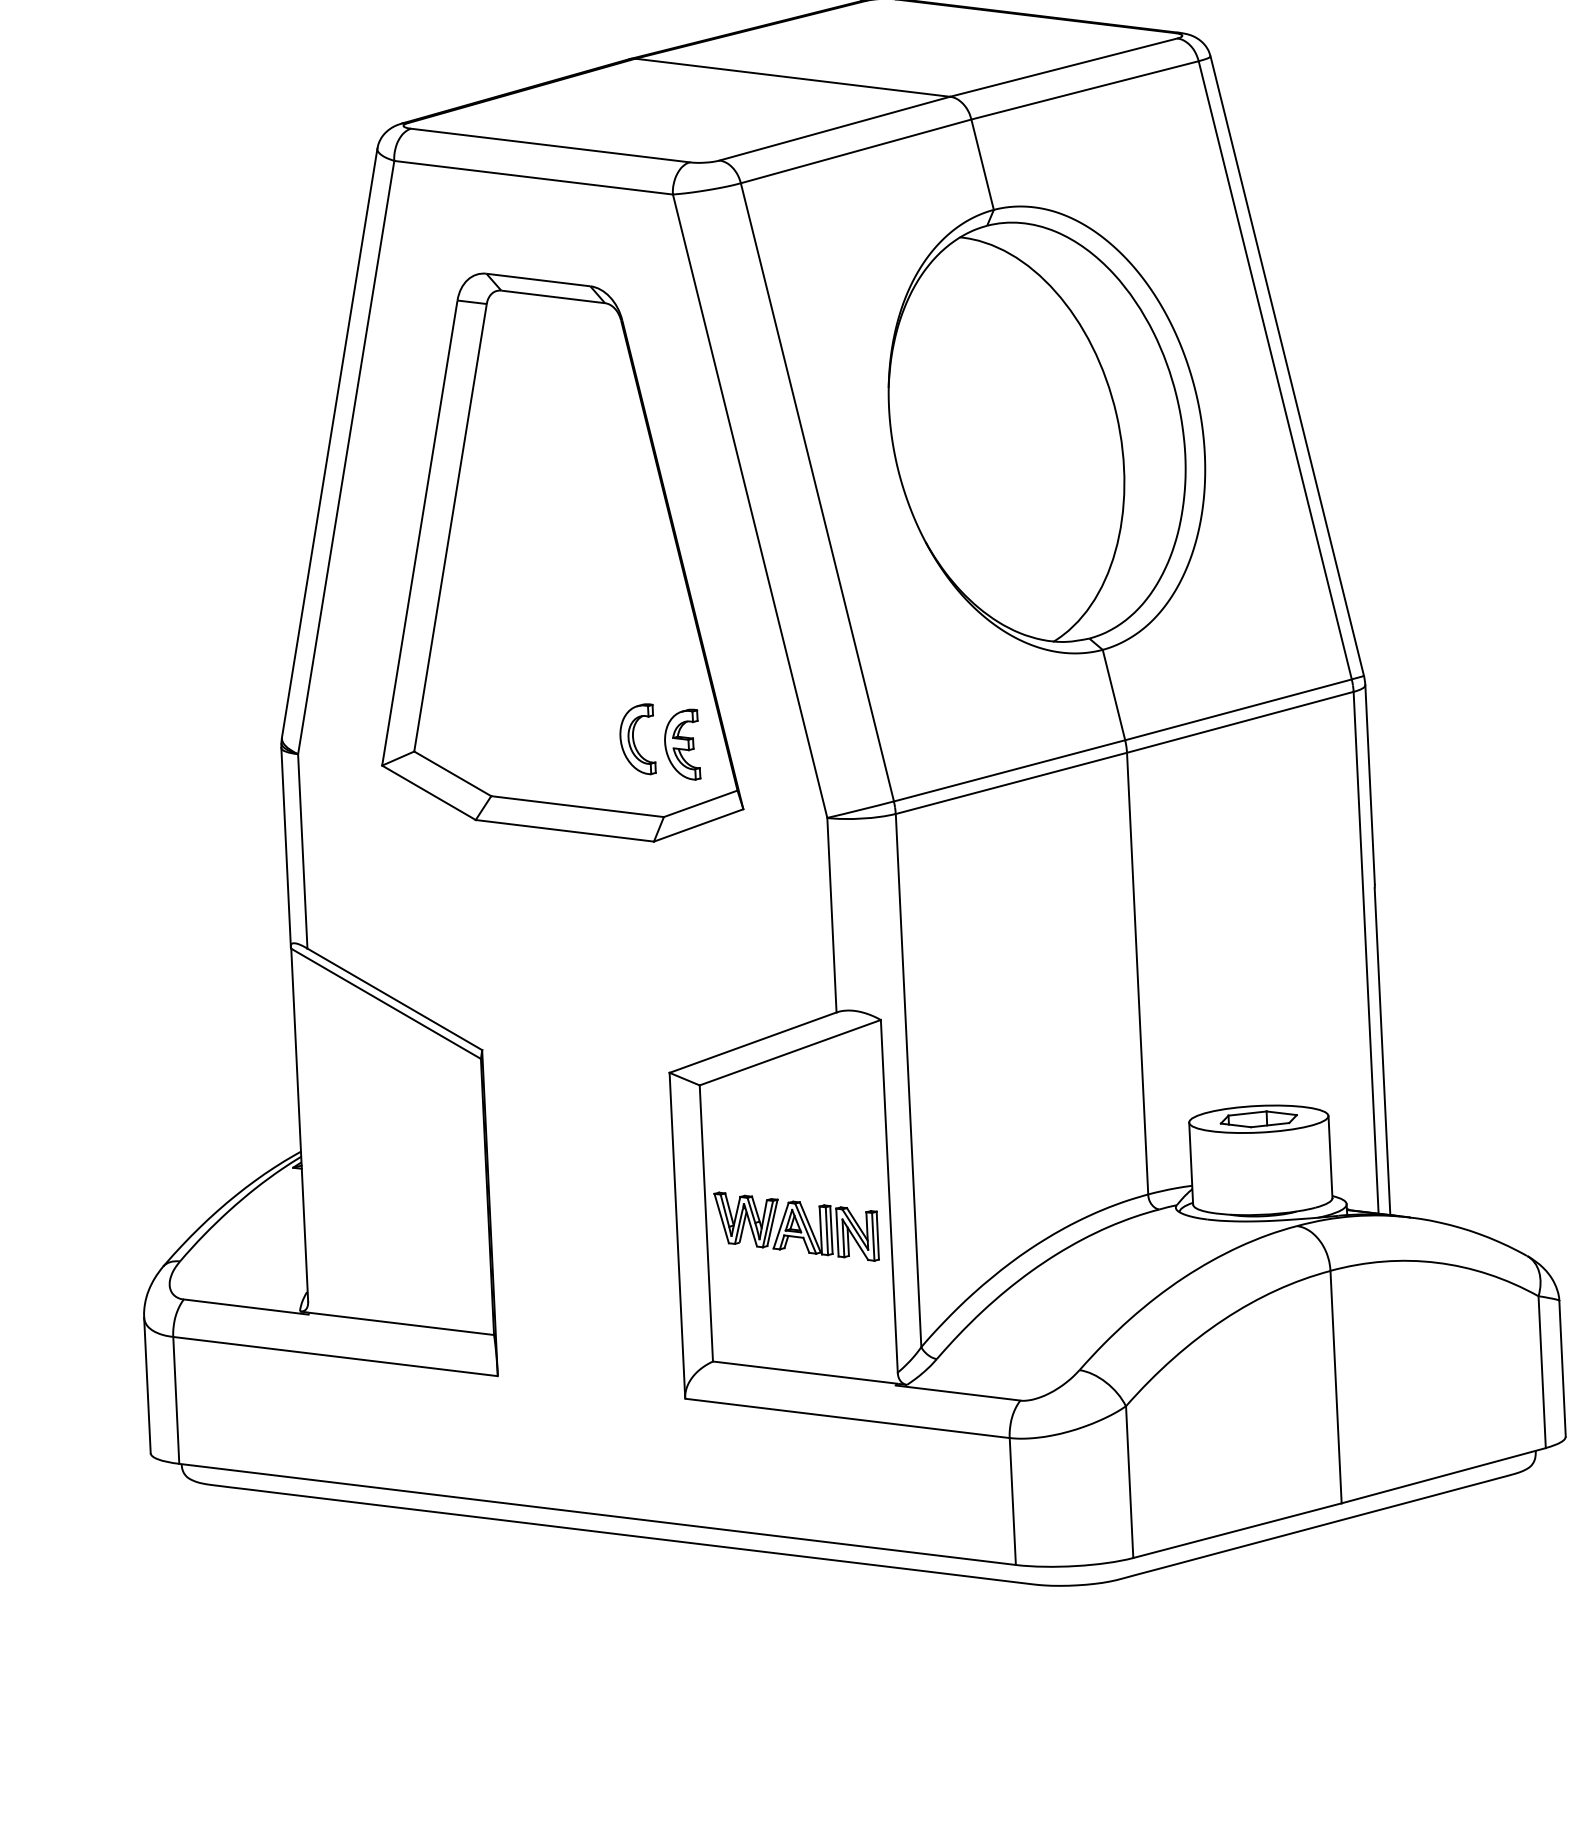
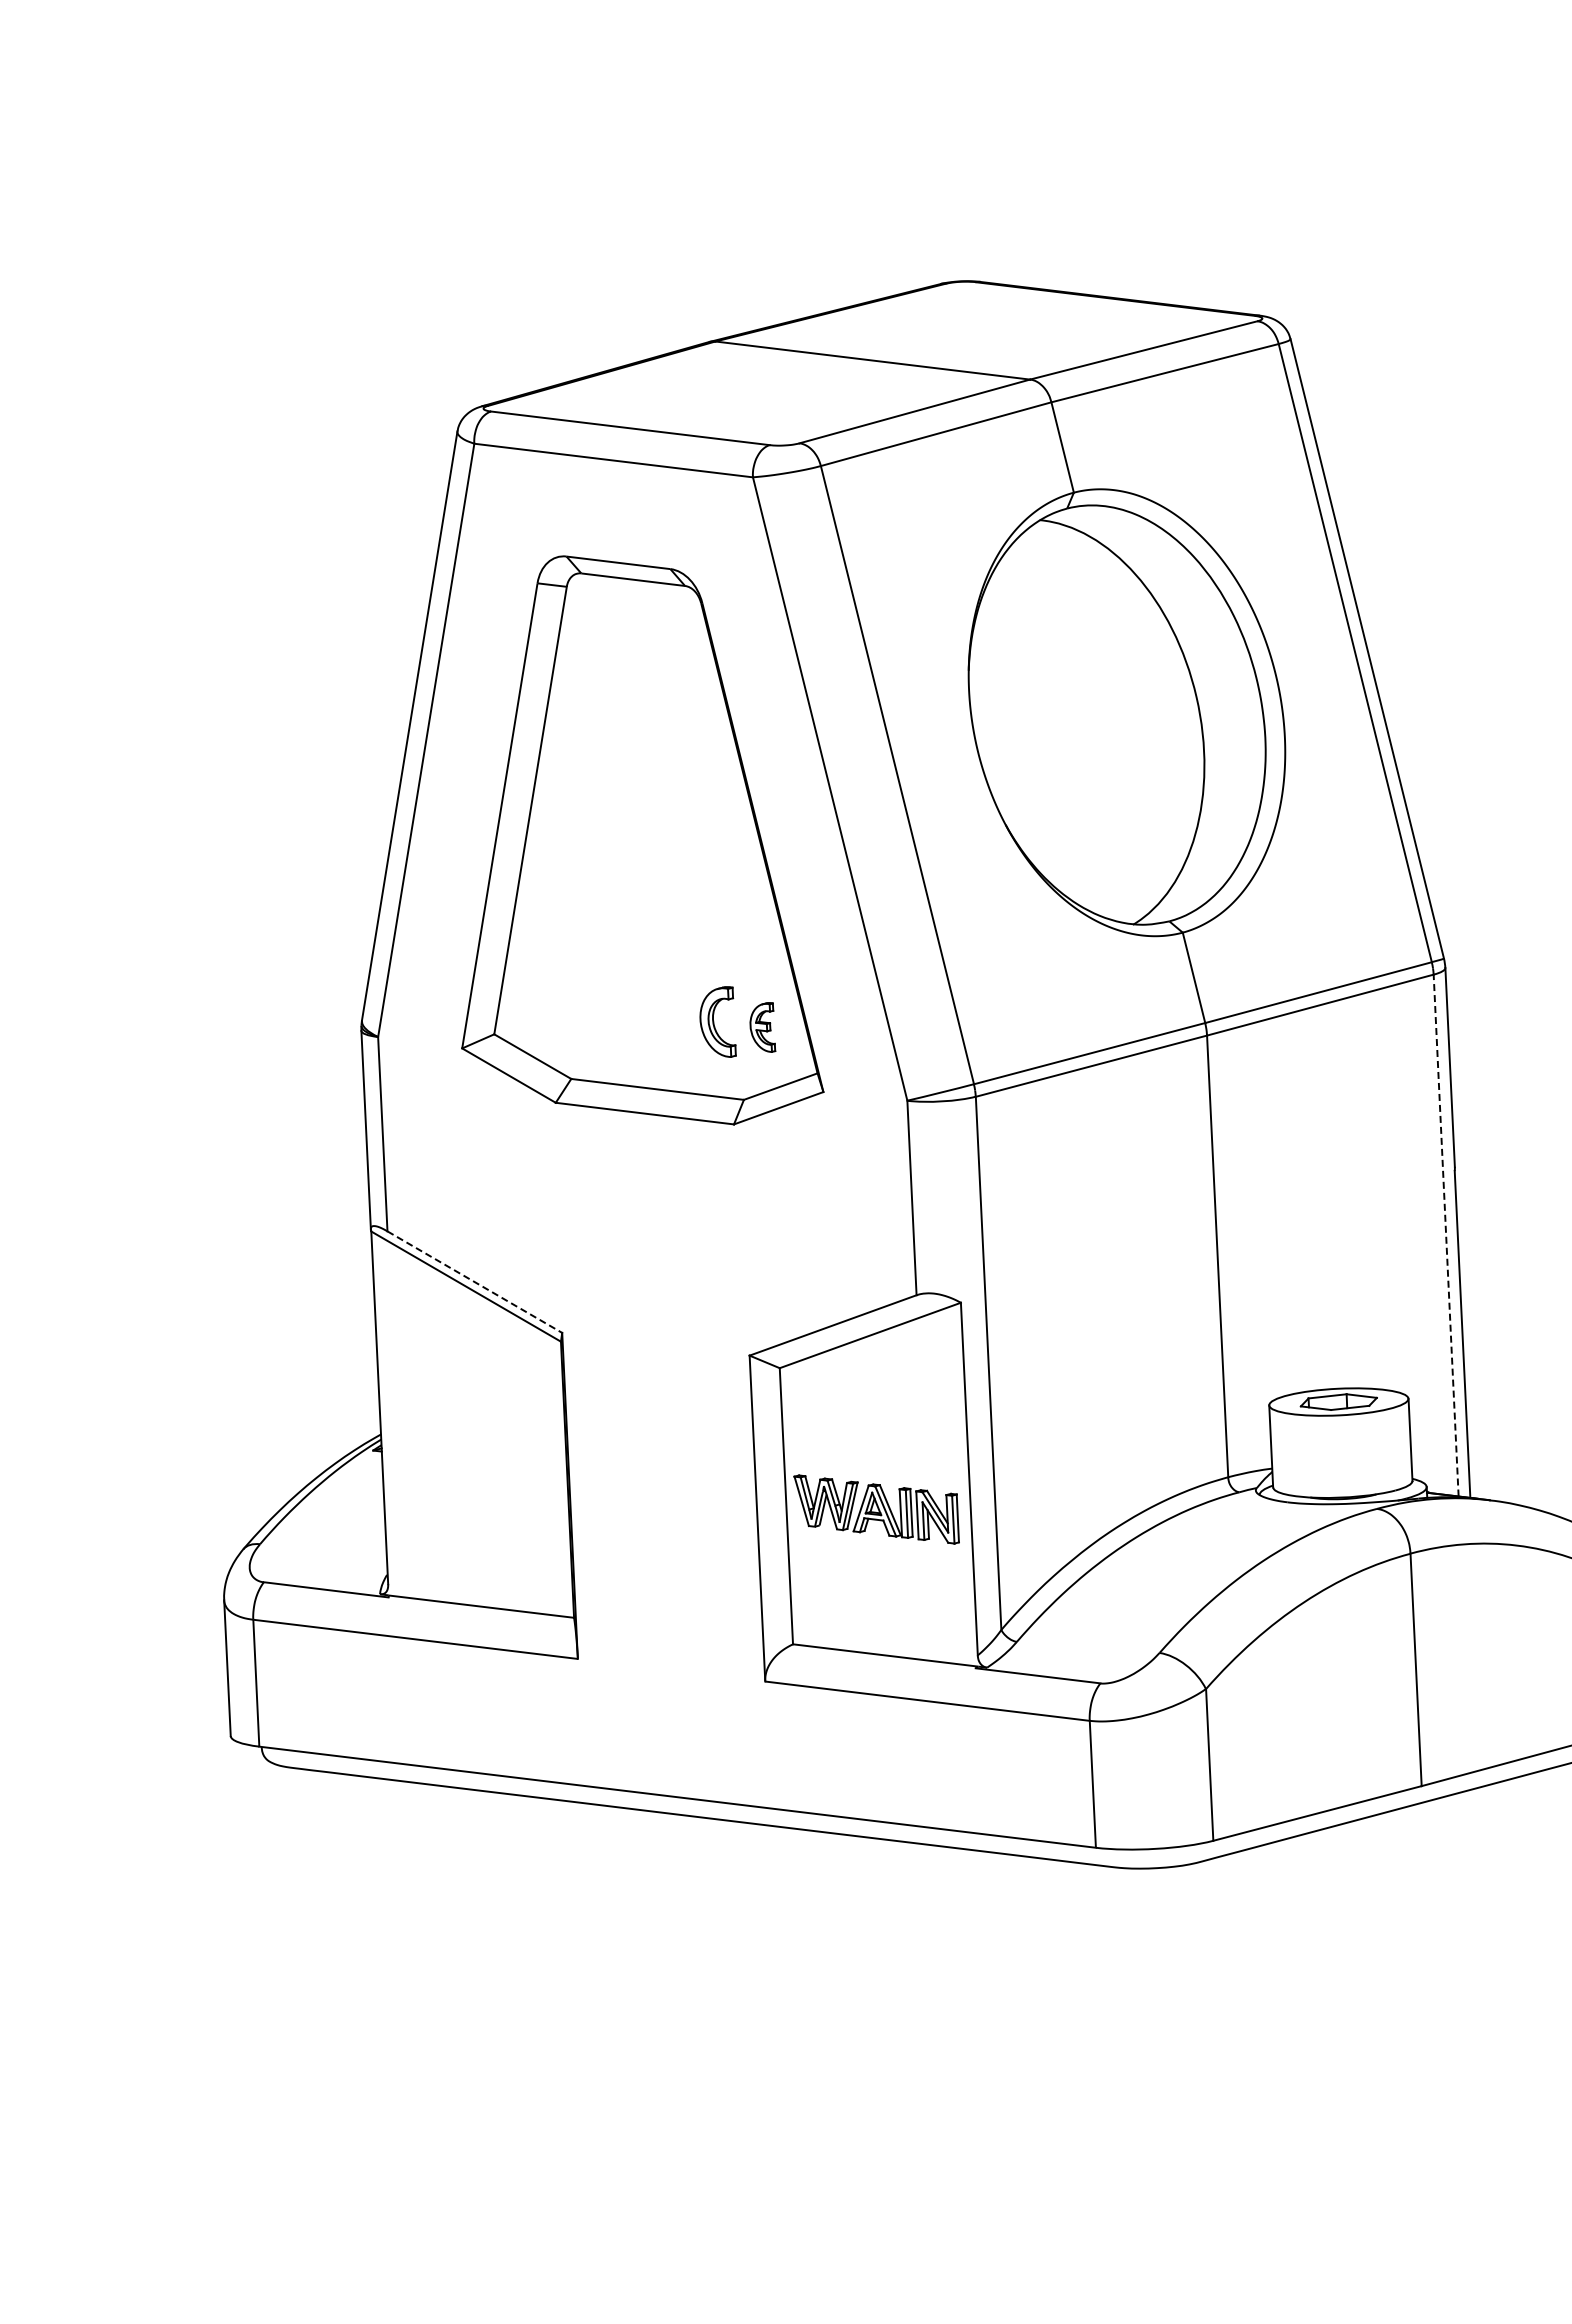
part: (682, 744) -> (762, 1027), size x0.7
line: (1366, 952) -> (1446, 1235), solid -> dashed
line: (395, 999) -> (475, 1282), solid -> dashed

